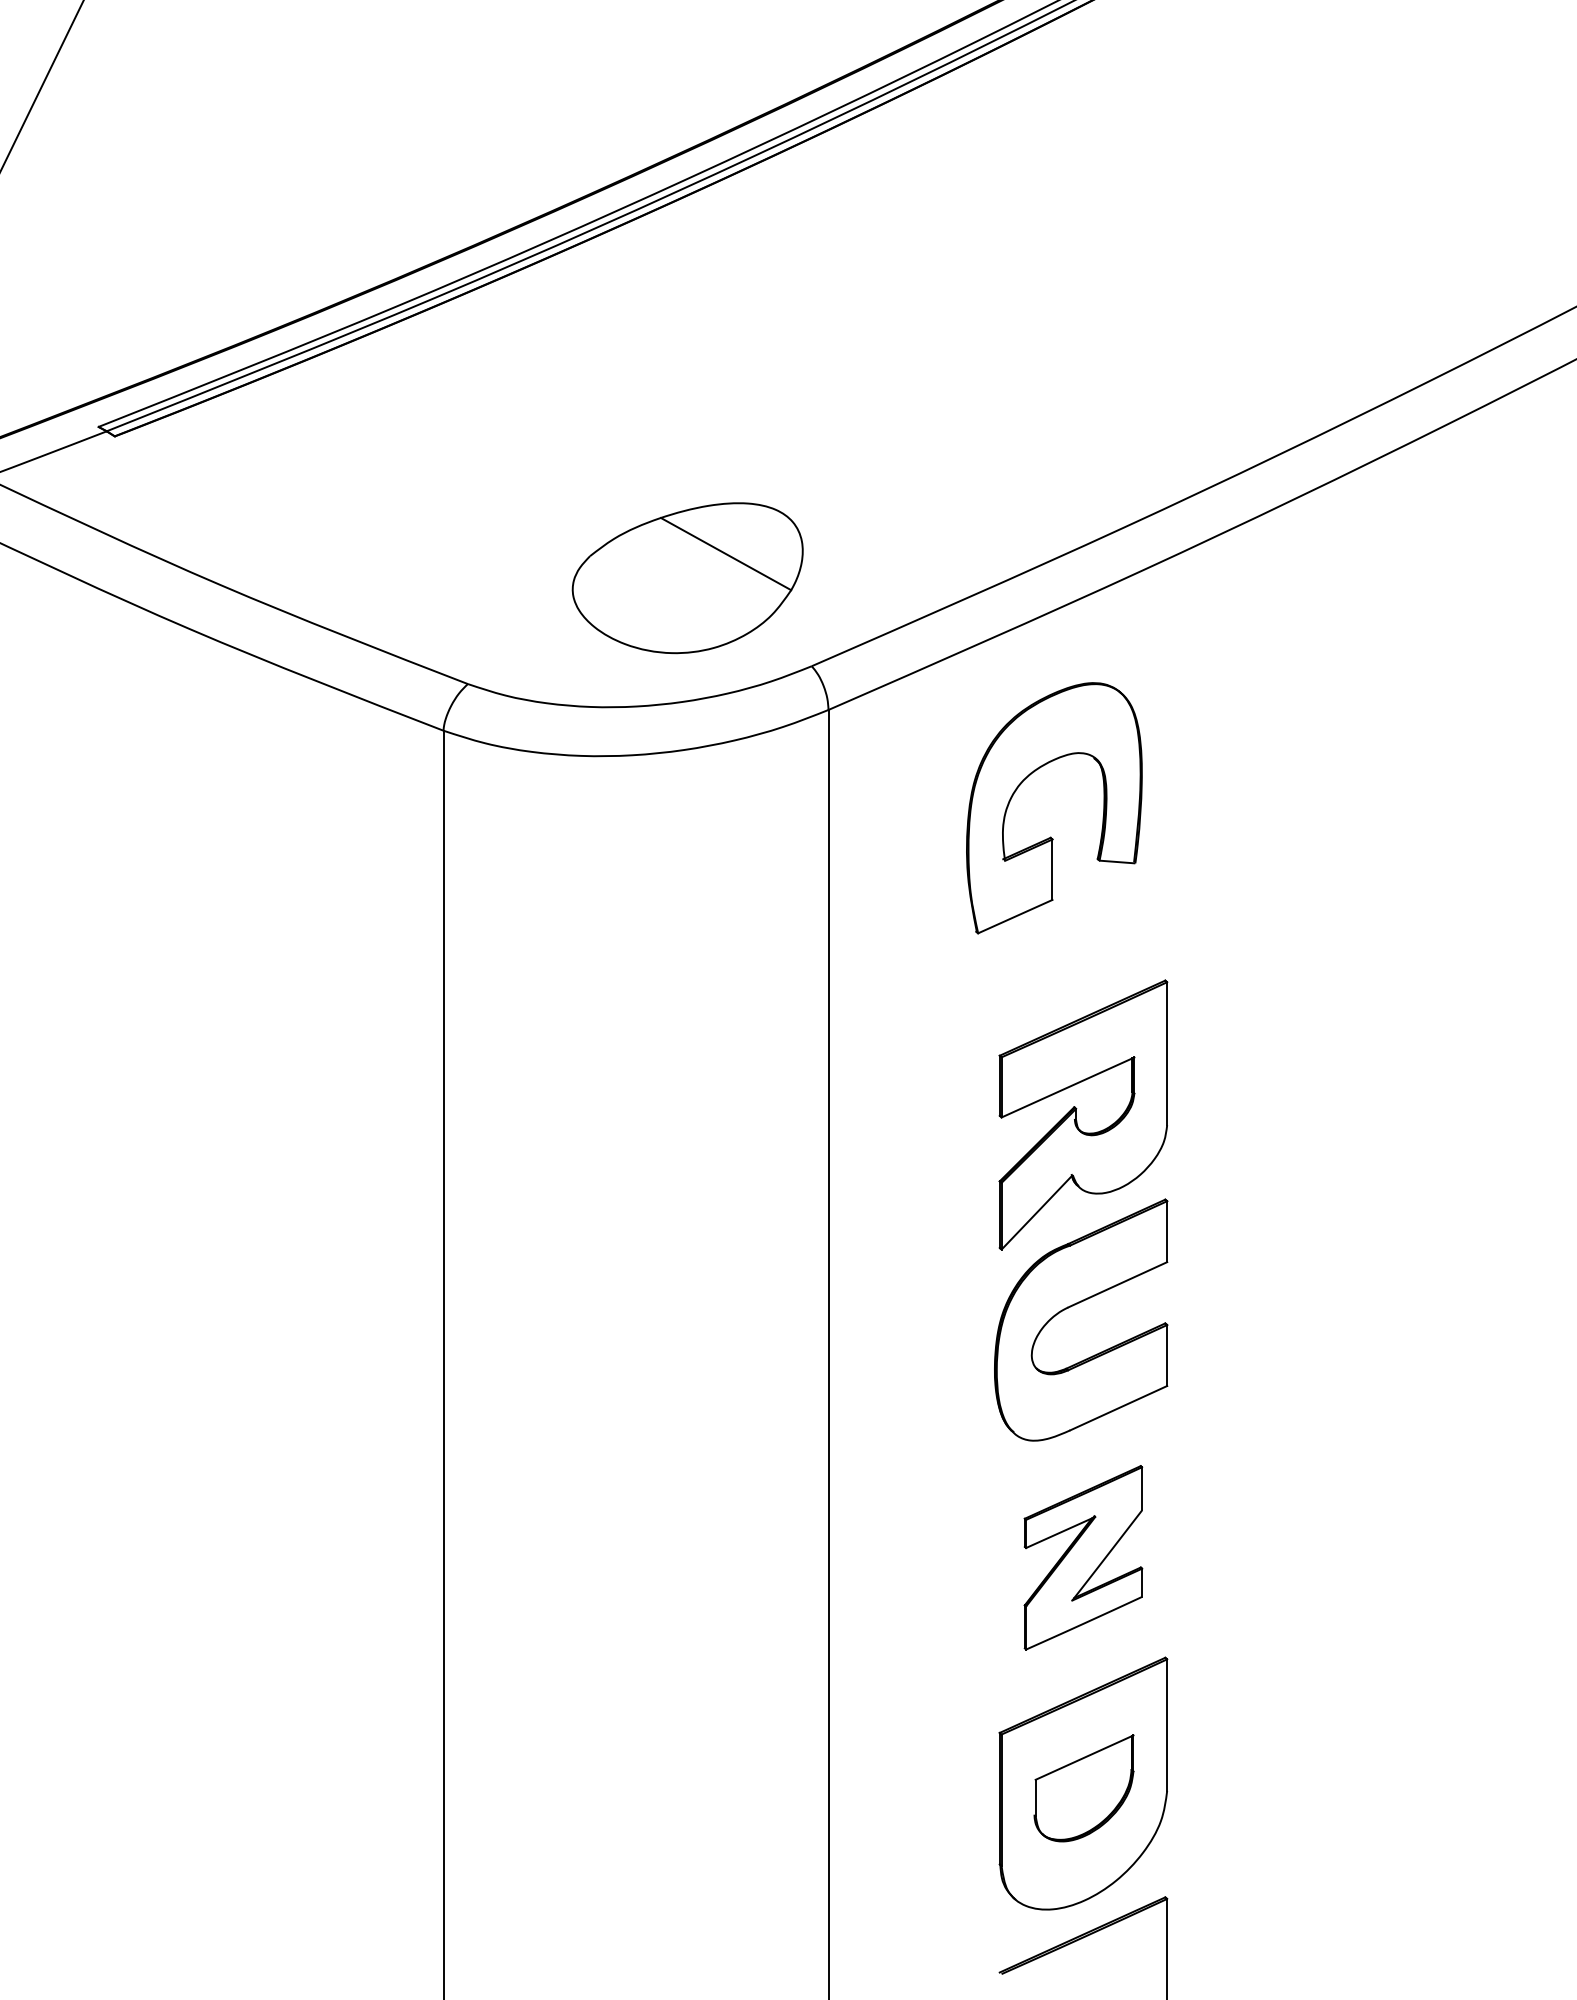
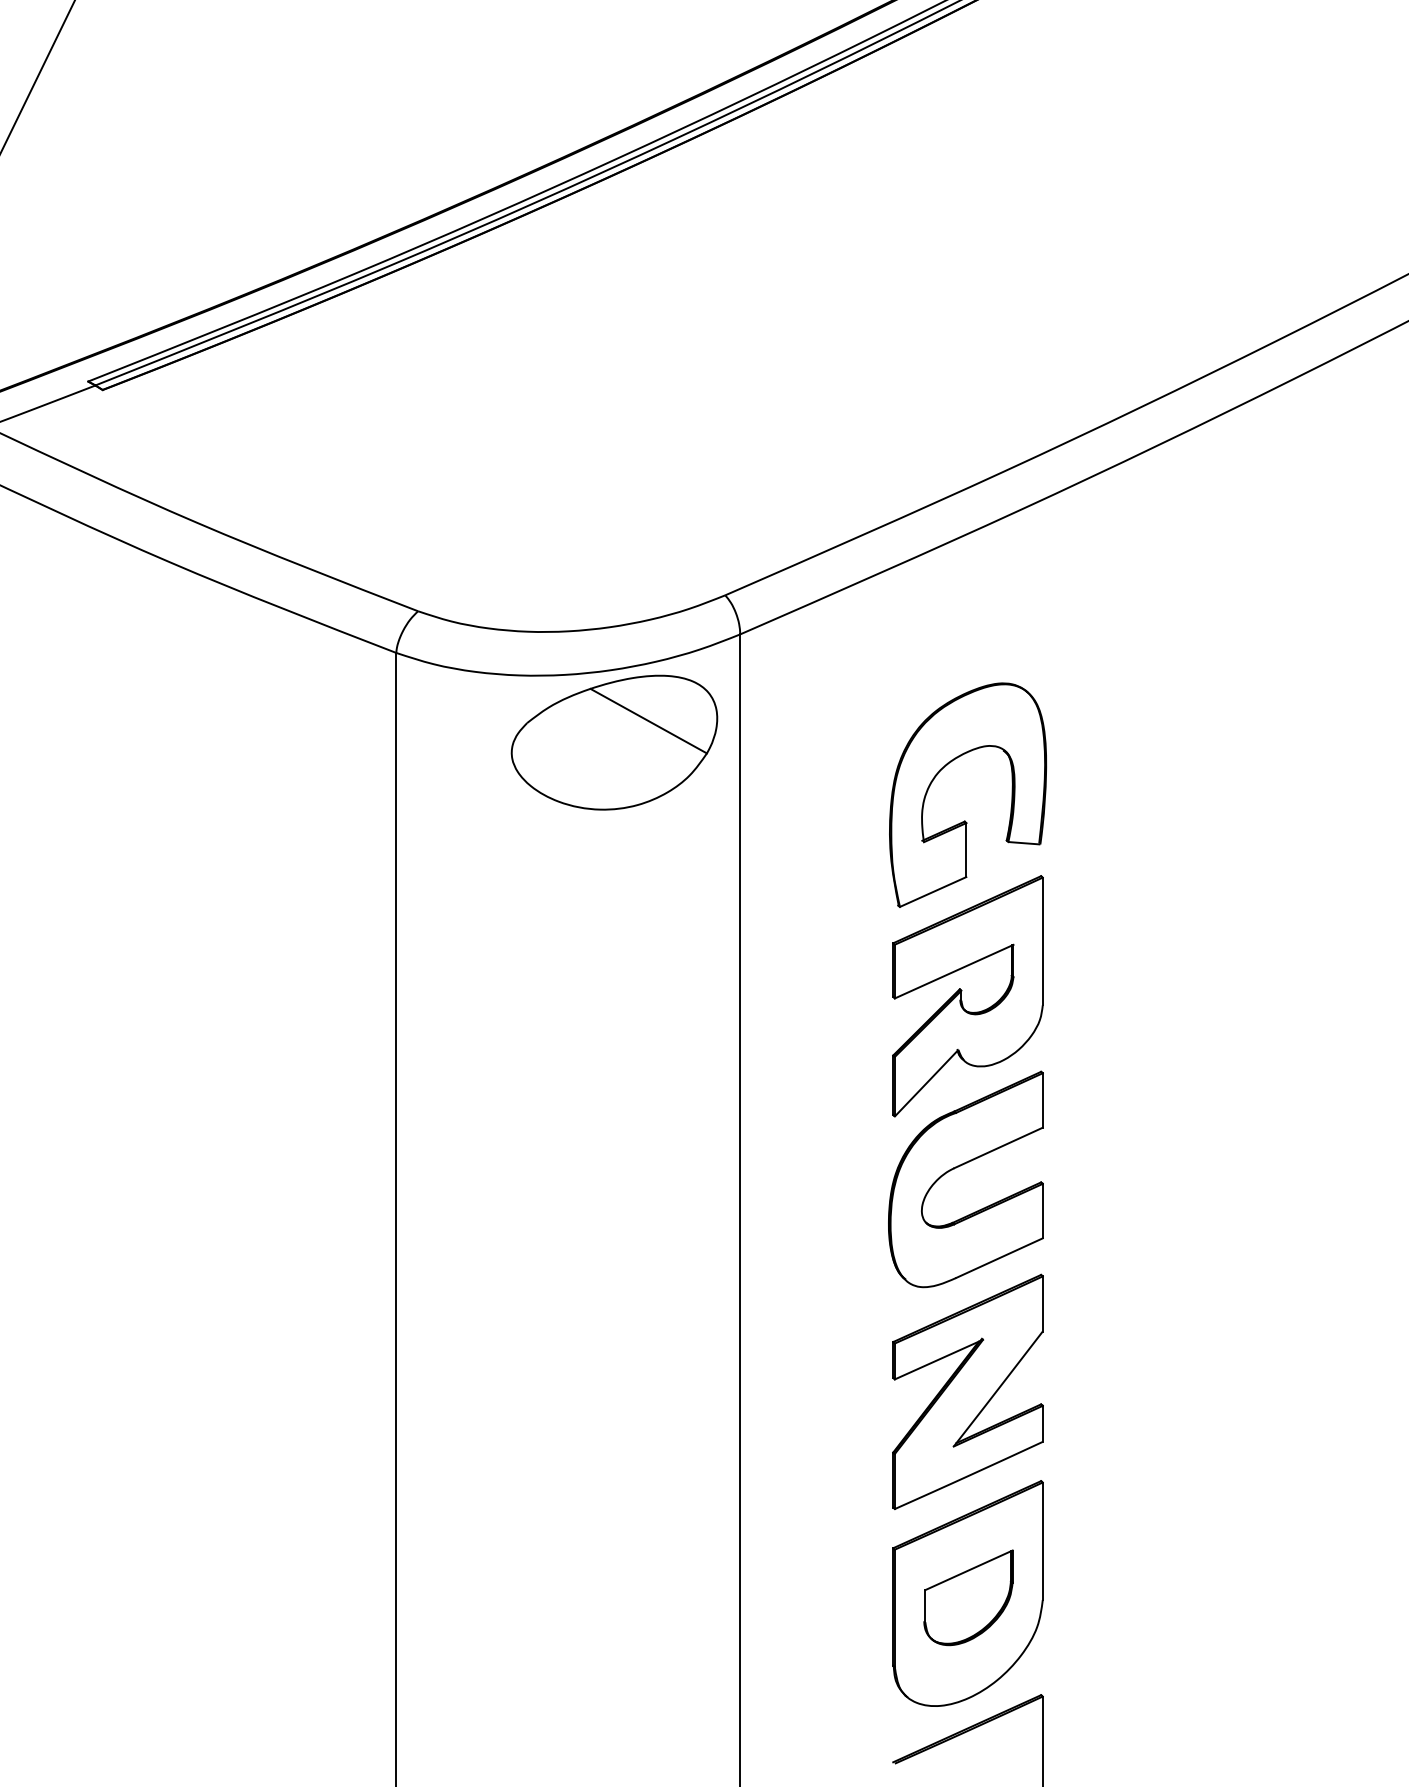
part: (687, 577) -> (614, 742), moved
part: (1051, 836) -> (965, 820), moved
part: (1082, 1557) -> (967, 1391), size x1.43

